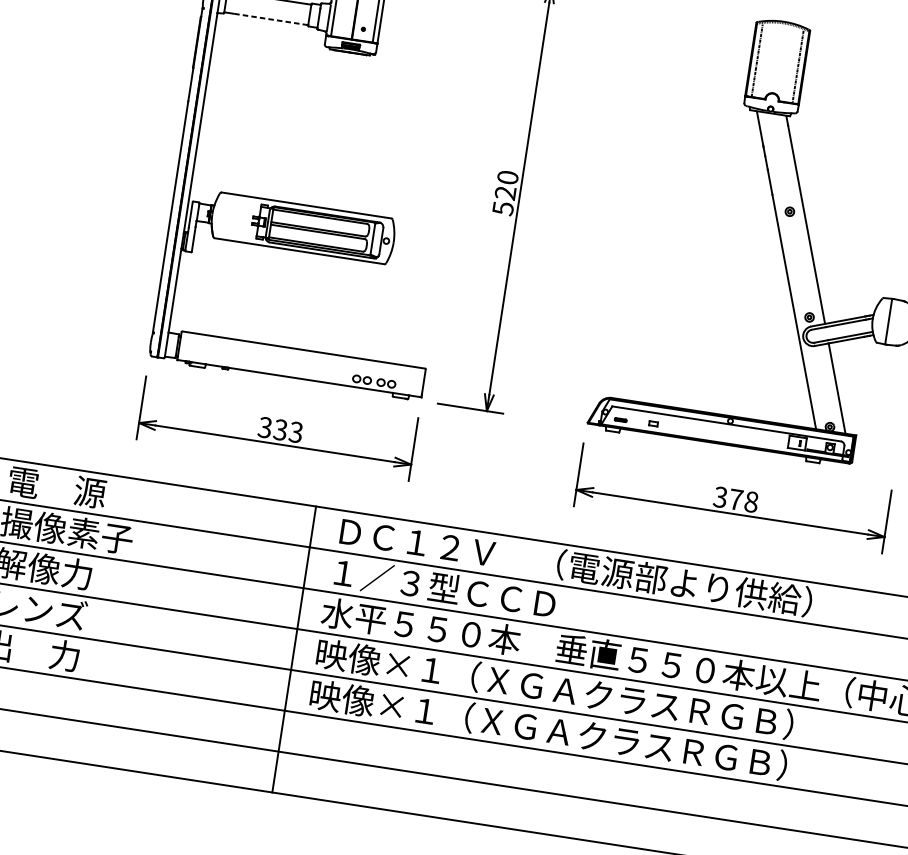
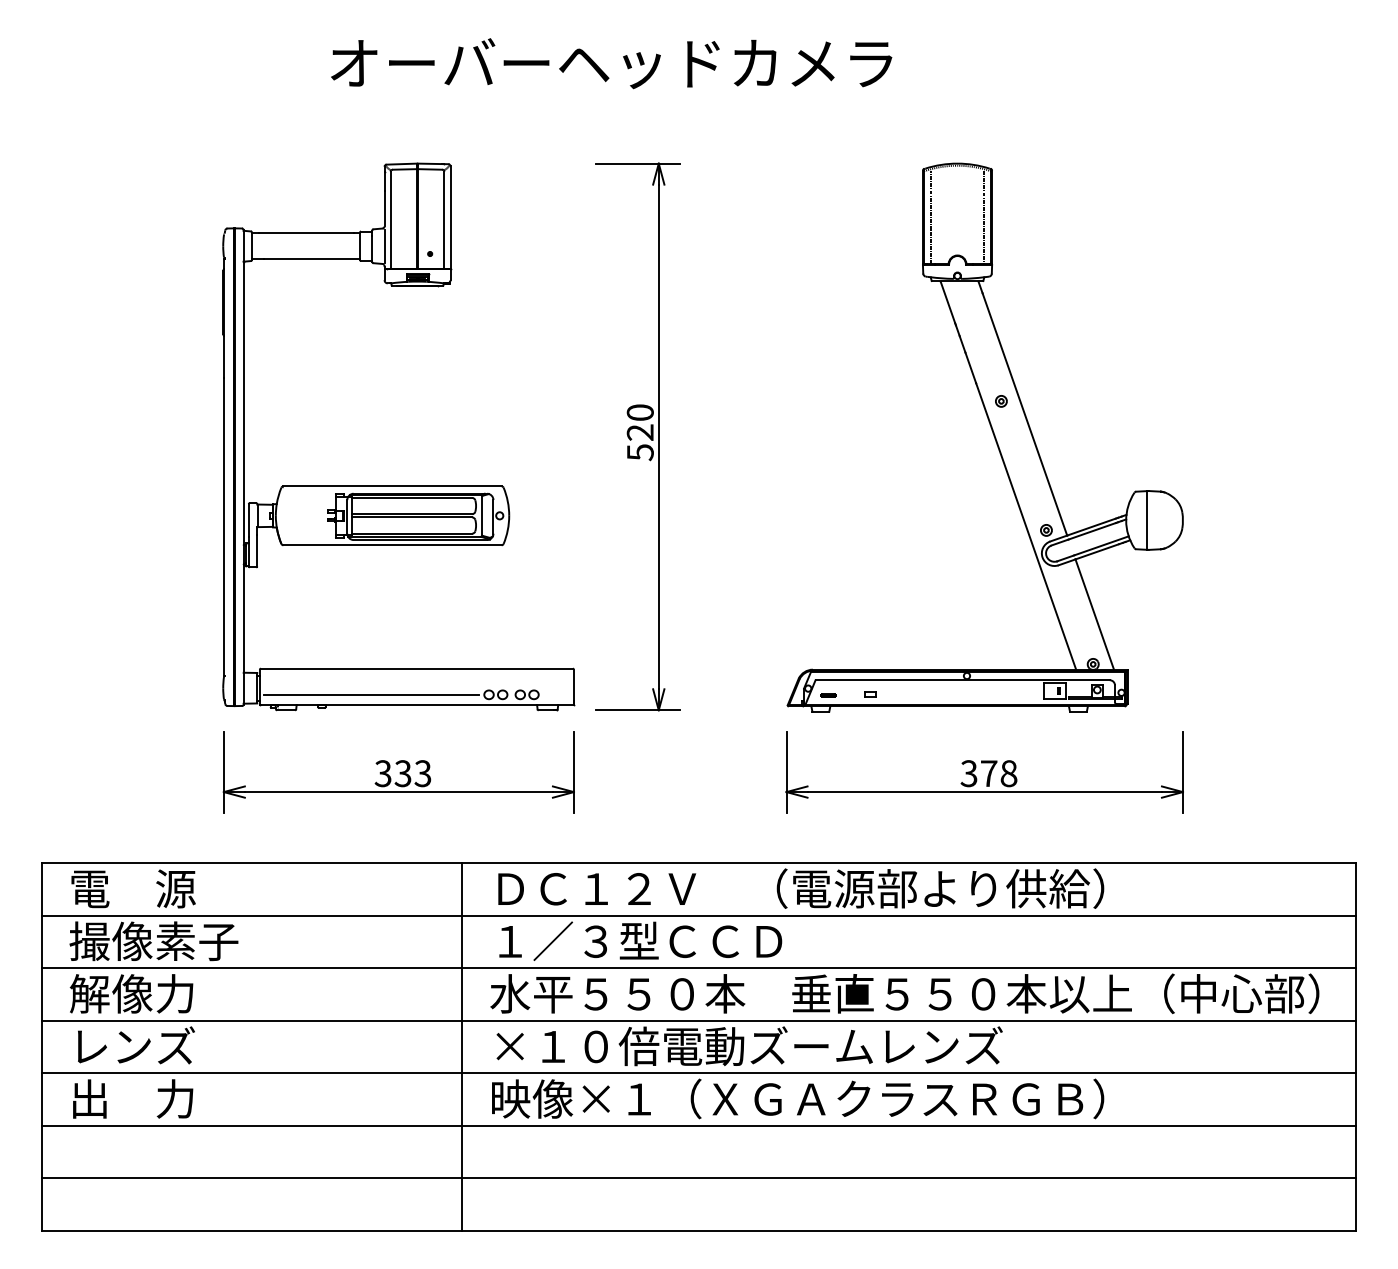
line: (270, 19) -> (311, 259), dashed -> solid
line: (265, 364) -> (371, 694), added
text: (555, 689) -> (798, 1046), 映像×１（ＸＧＡクラスＲＧＢ） -> ×１０倍電動ズームレンズ

